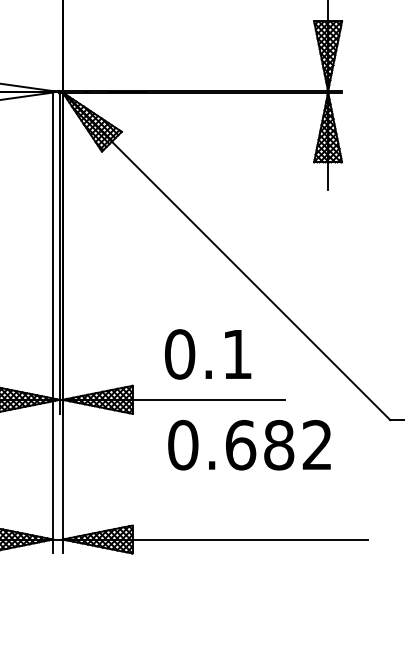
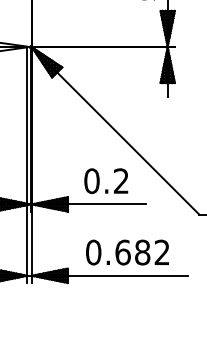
text: (237, 353) -> (121, 180), 0.1 -> 0.2
text: (249, 445) -> (127, 252), moved

